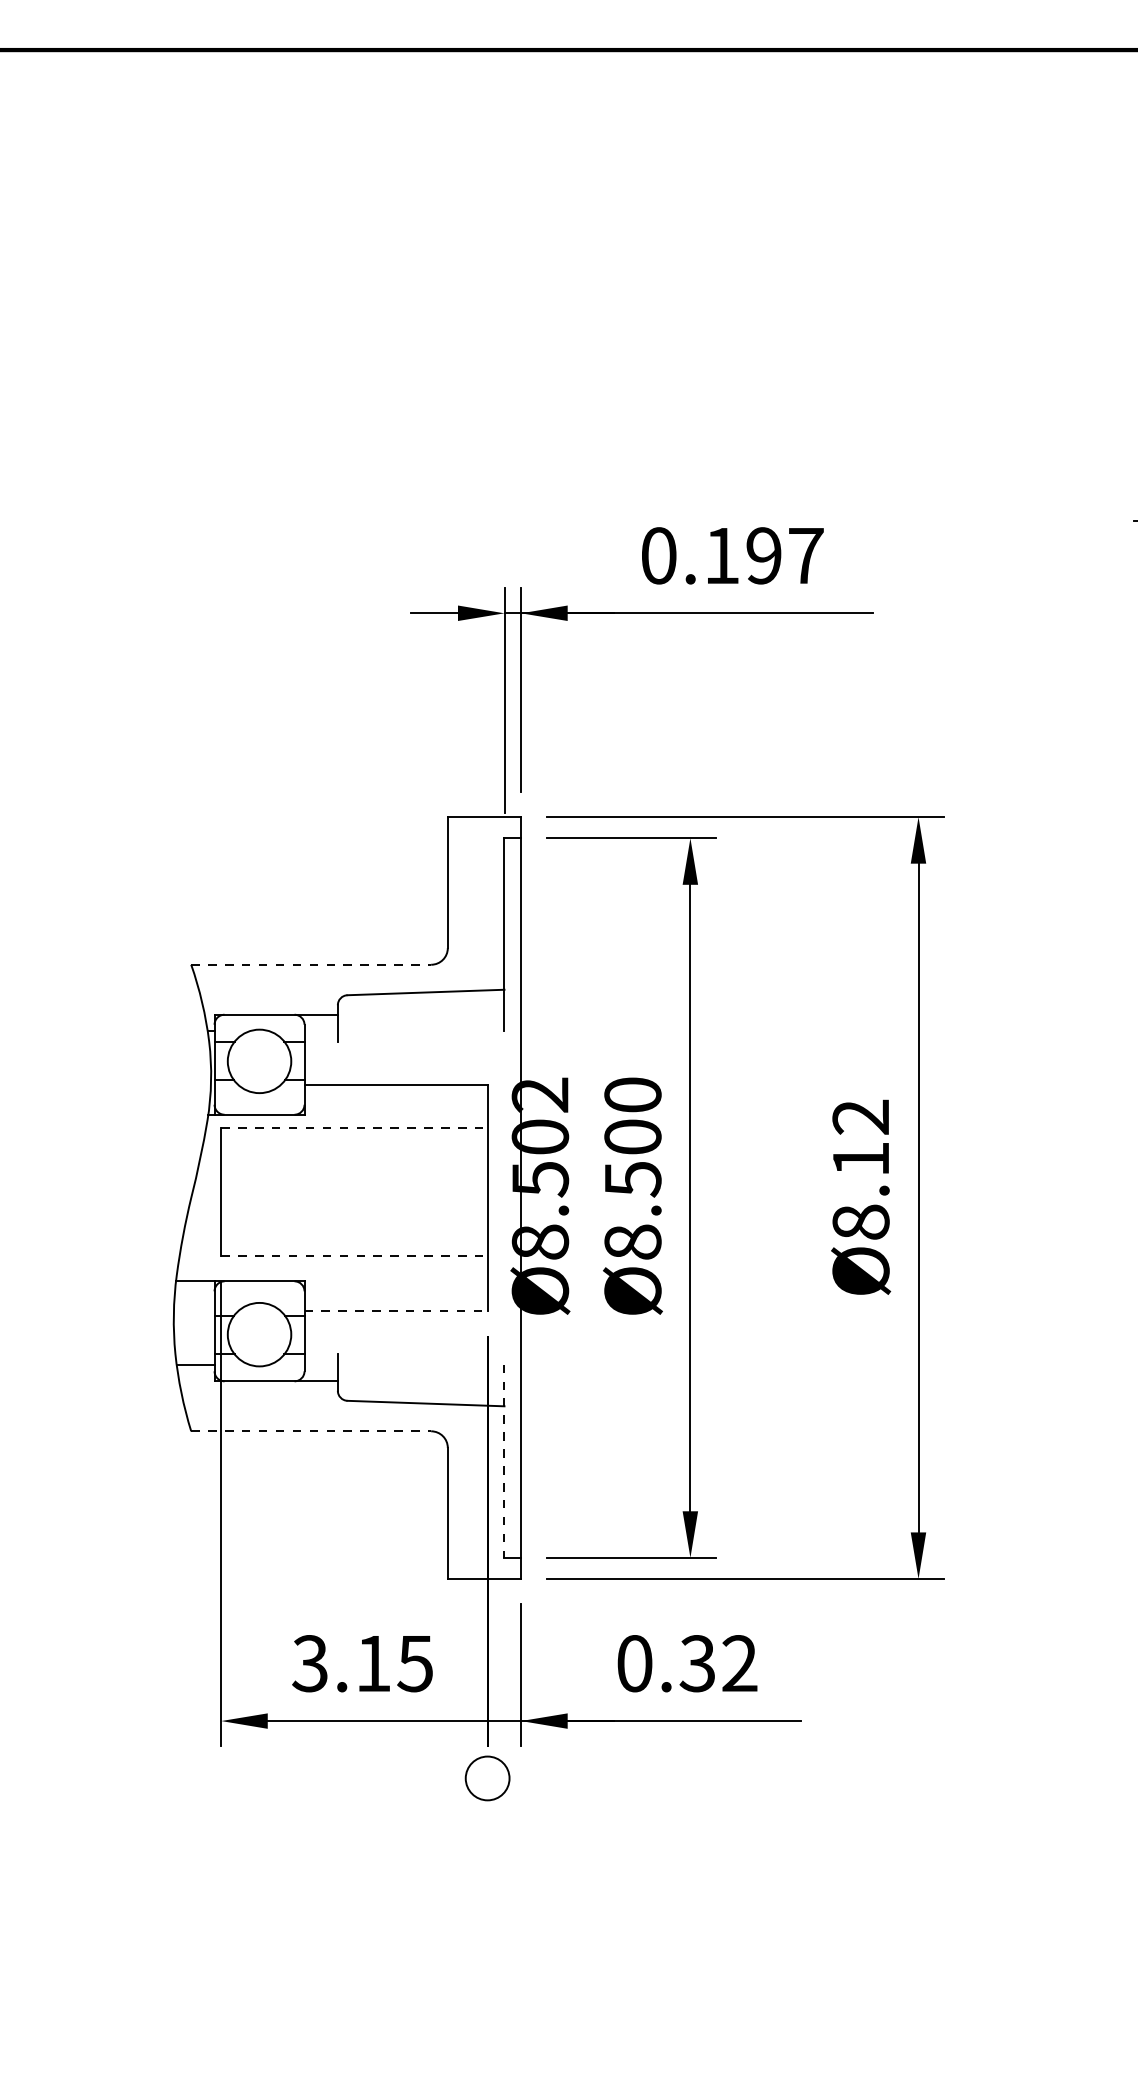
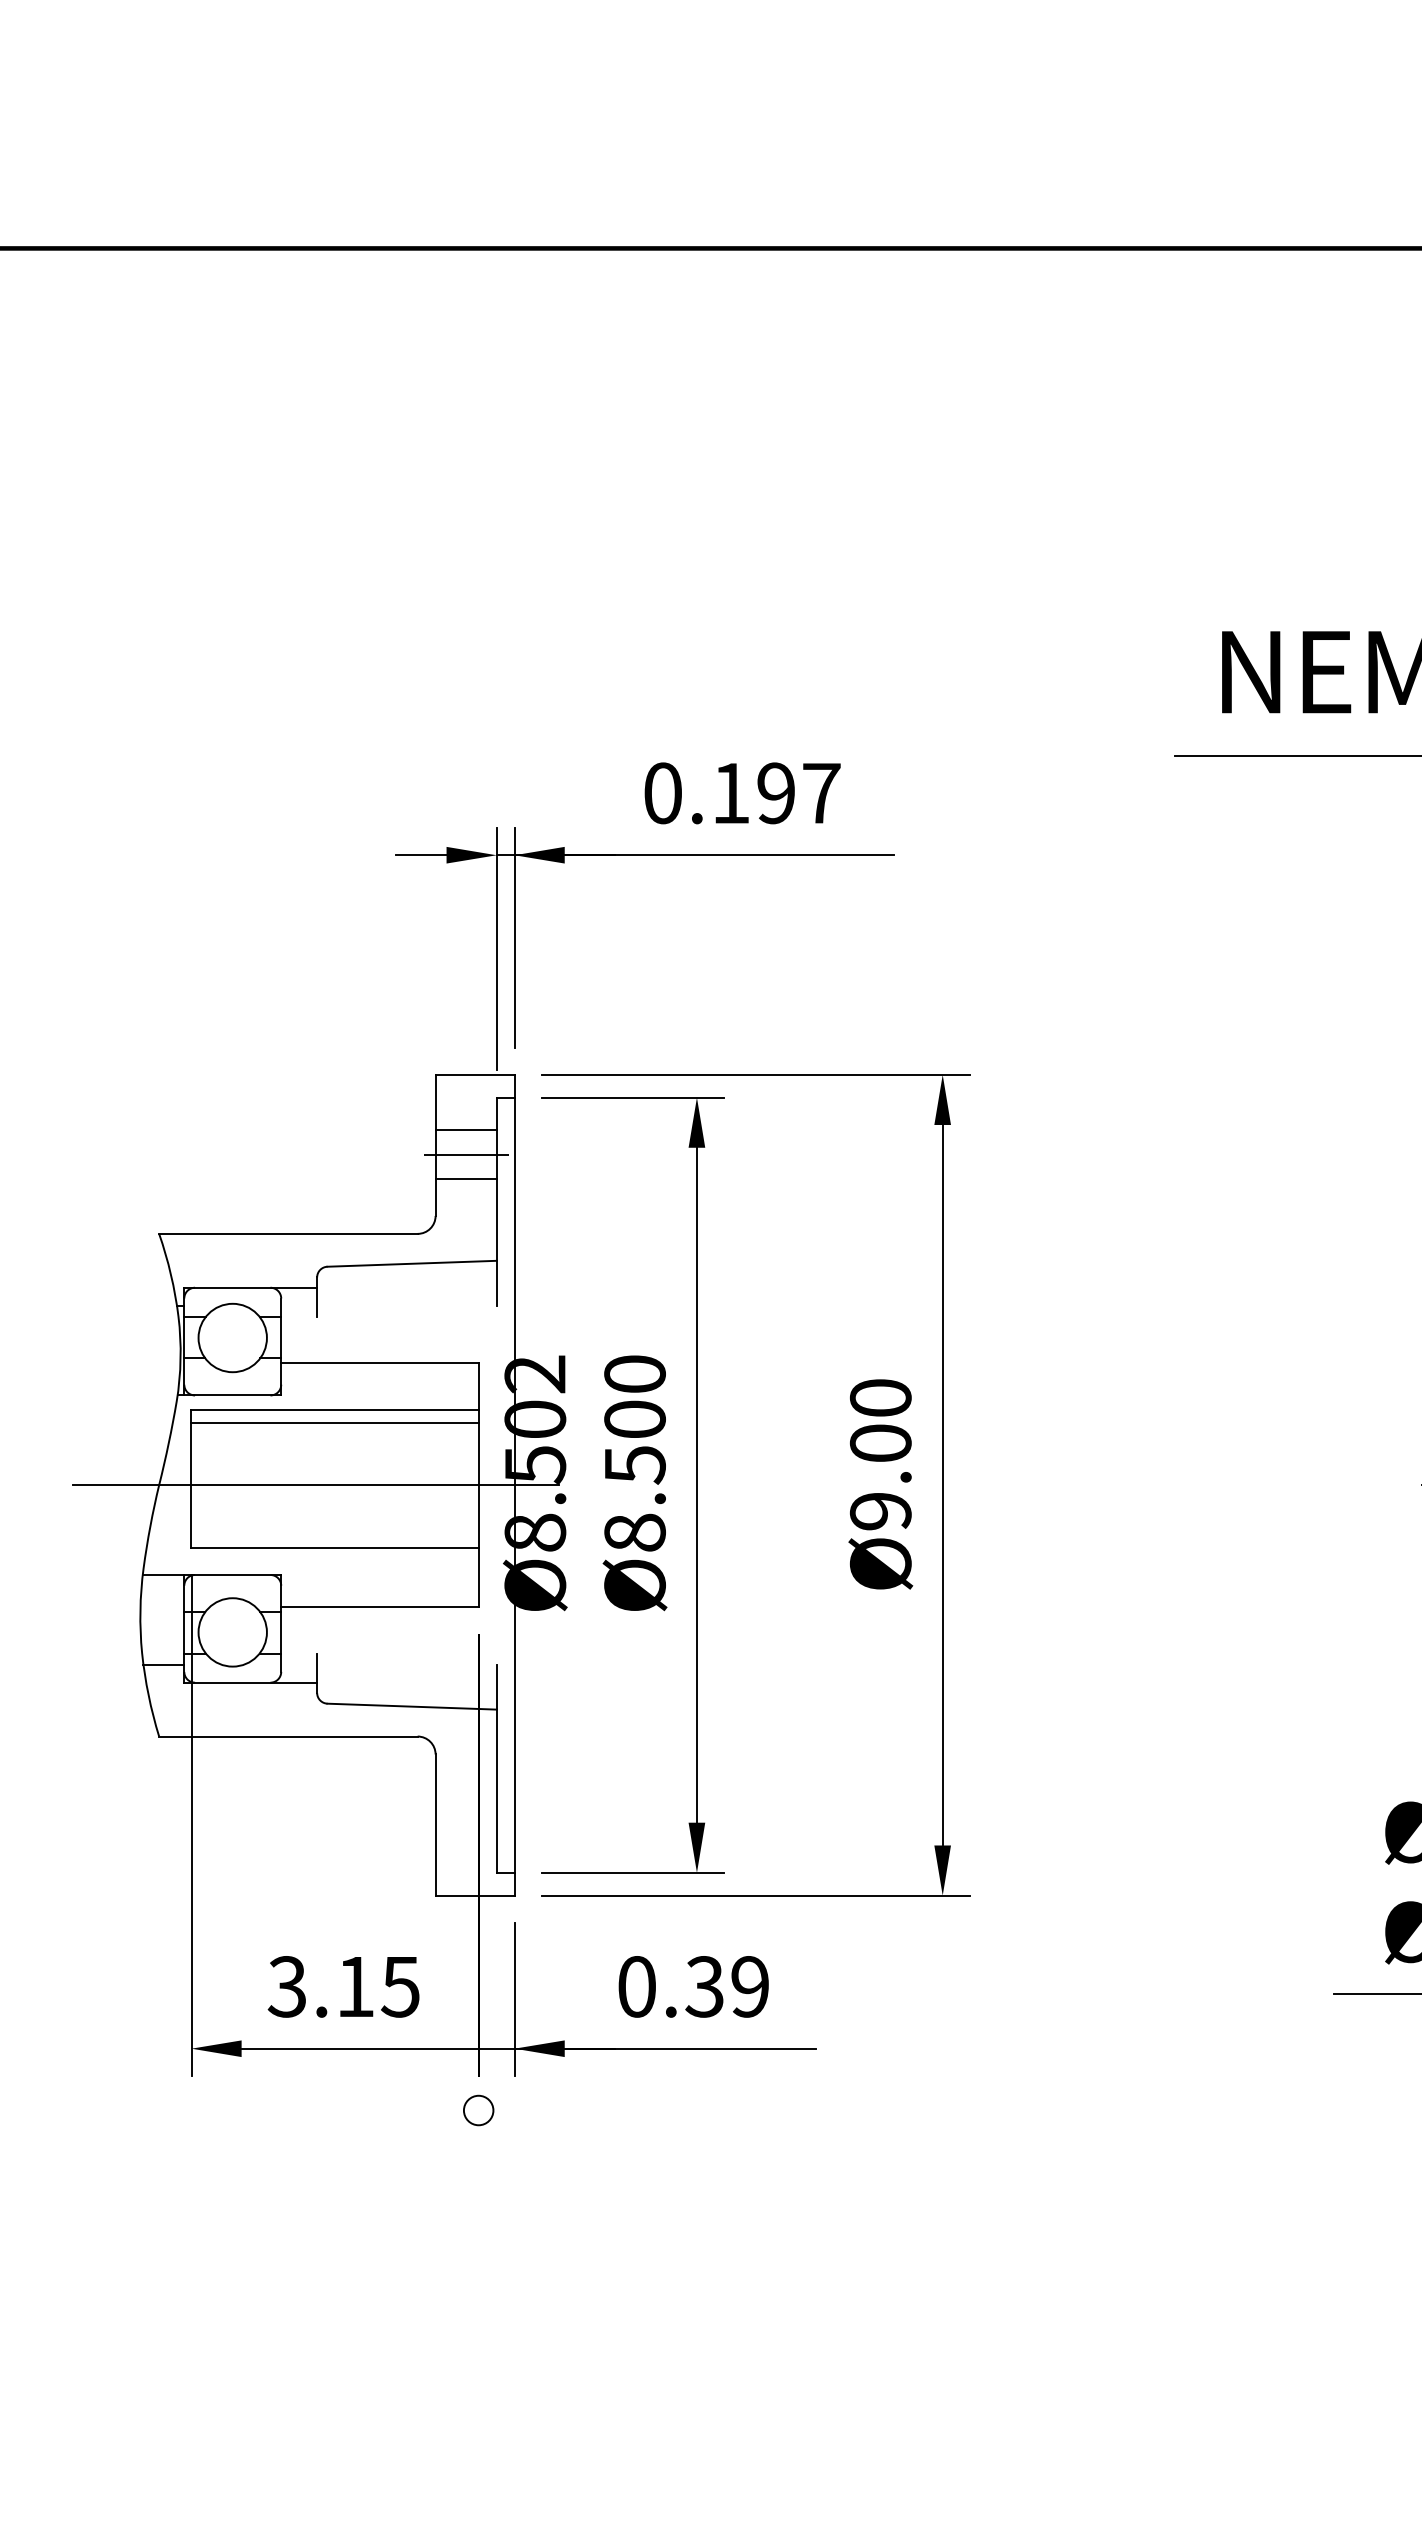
line: (475, 868) -> (465, 1130), added
line: (475, 891) -> (465, 1154), added
line: (475, 914) -> (465, 1179), added
line: (311, 964) -> (288, 1233), dashed -> solid
line: (354, 1127) -> (335, 1409), dashed -> solid
line: (353, 1139) -> (334, 1422), added
text: (860, 1169) -> (880, 1454), Ø8.12 -> Ø9.00
line: (336, 1198) -> (315, 1485), added
line: (354, 1255) -> (335, 1547), dashed -> solid
line: (395, 1311) -> (379, 1607), dashed -> solid
line: (311, 1431) -> (288, 1736), dashed -> solid
line: (504, 1461) -> (496, 1769), dashed -> solid
text: (740, 1663) -> (750, 1986), 0.32 -> 0.39
circle: (487, 1778) -> (478, 2110), size x0.62

